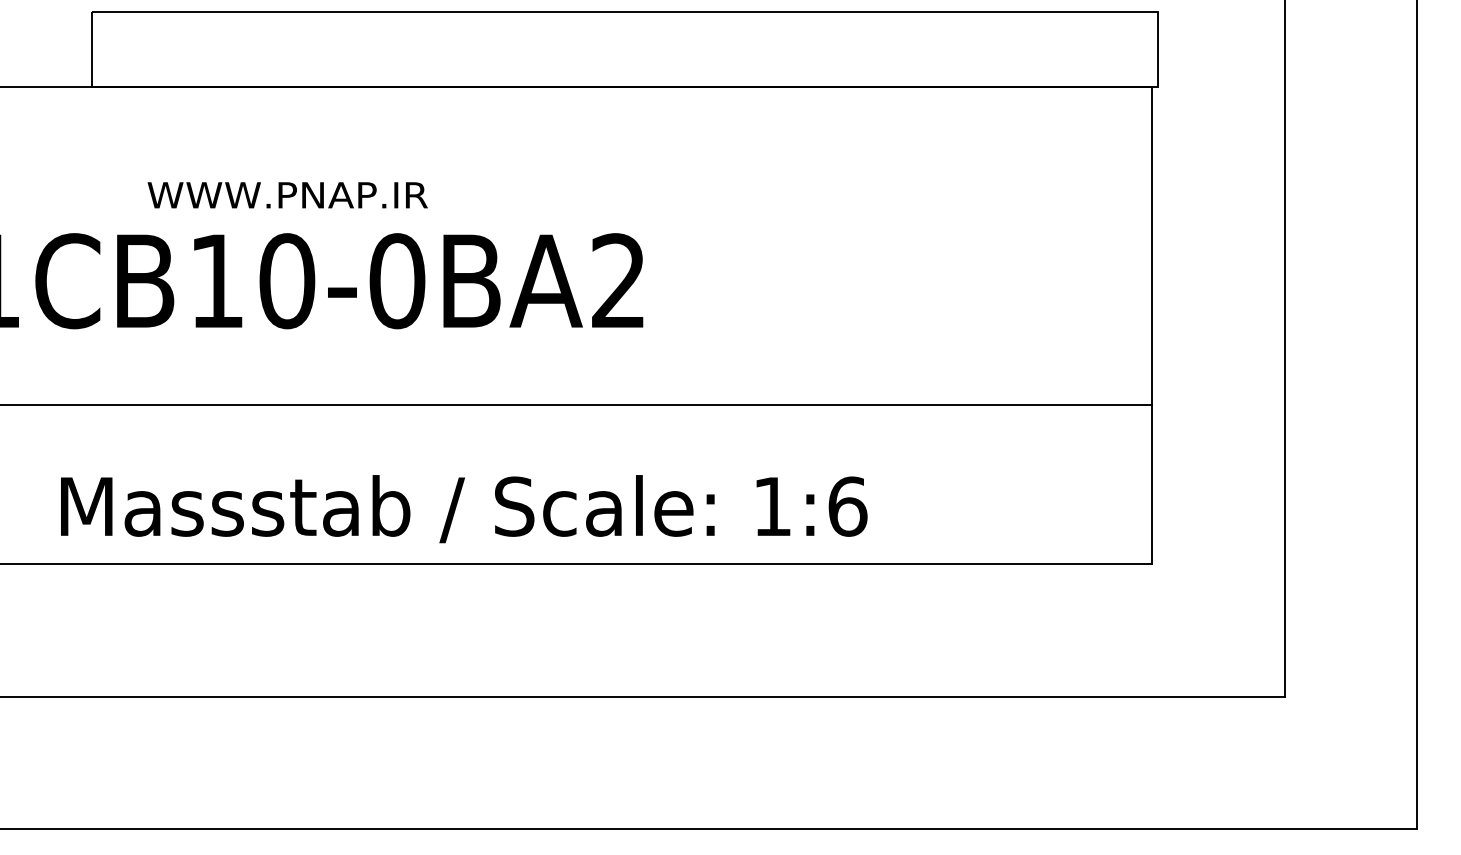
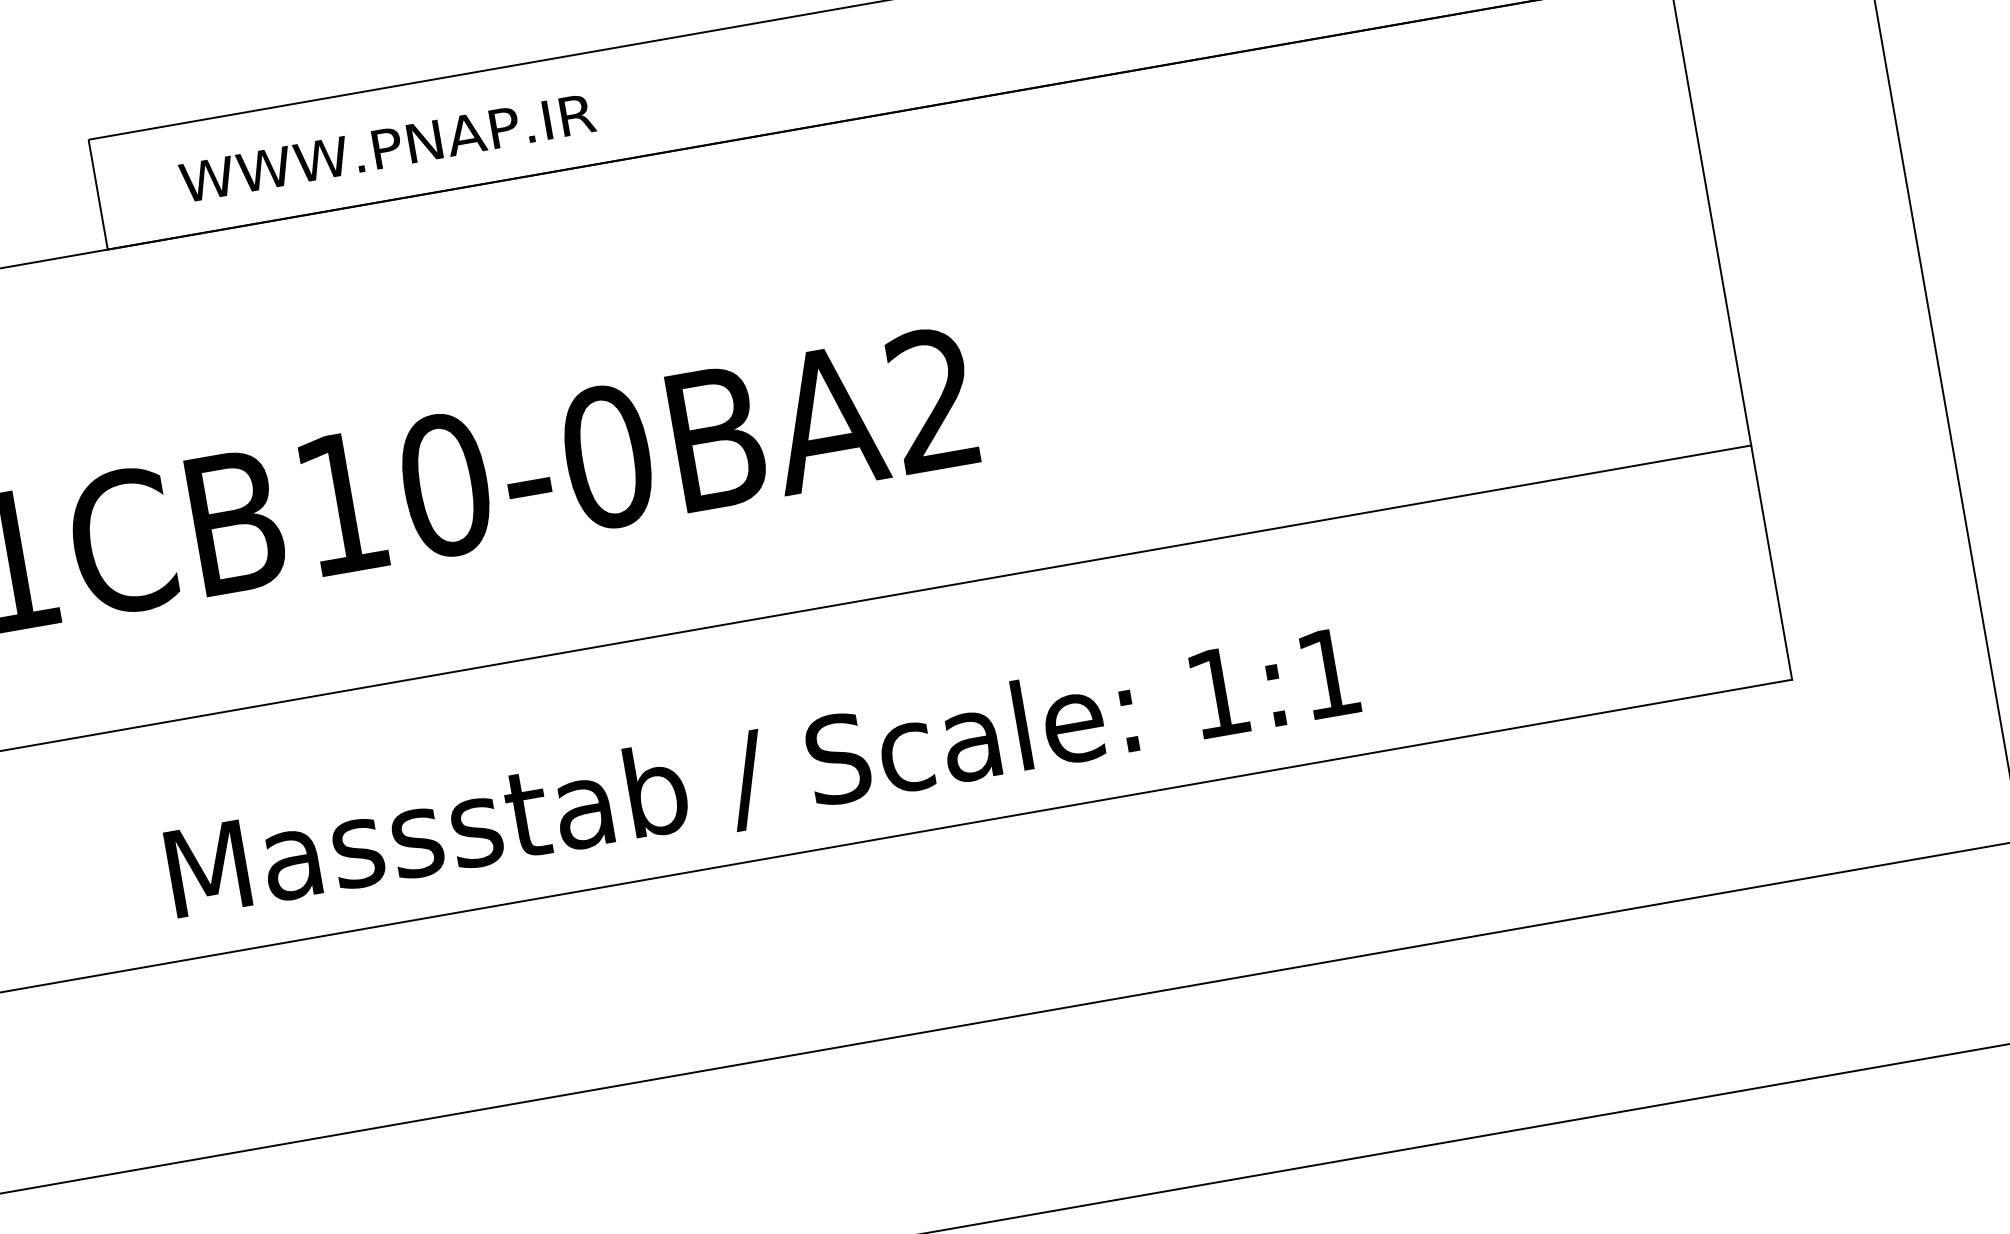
text: (287, 195) -> (387, 148), moved
text: (847, 506) -> (1328, 673), 1:6 -> 1:1

